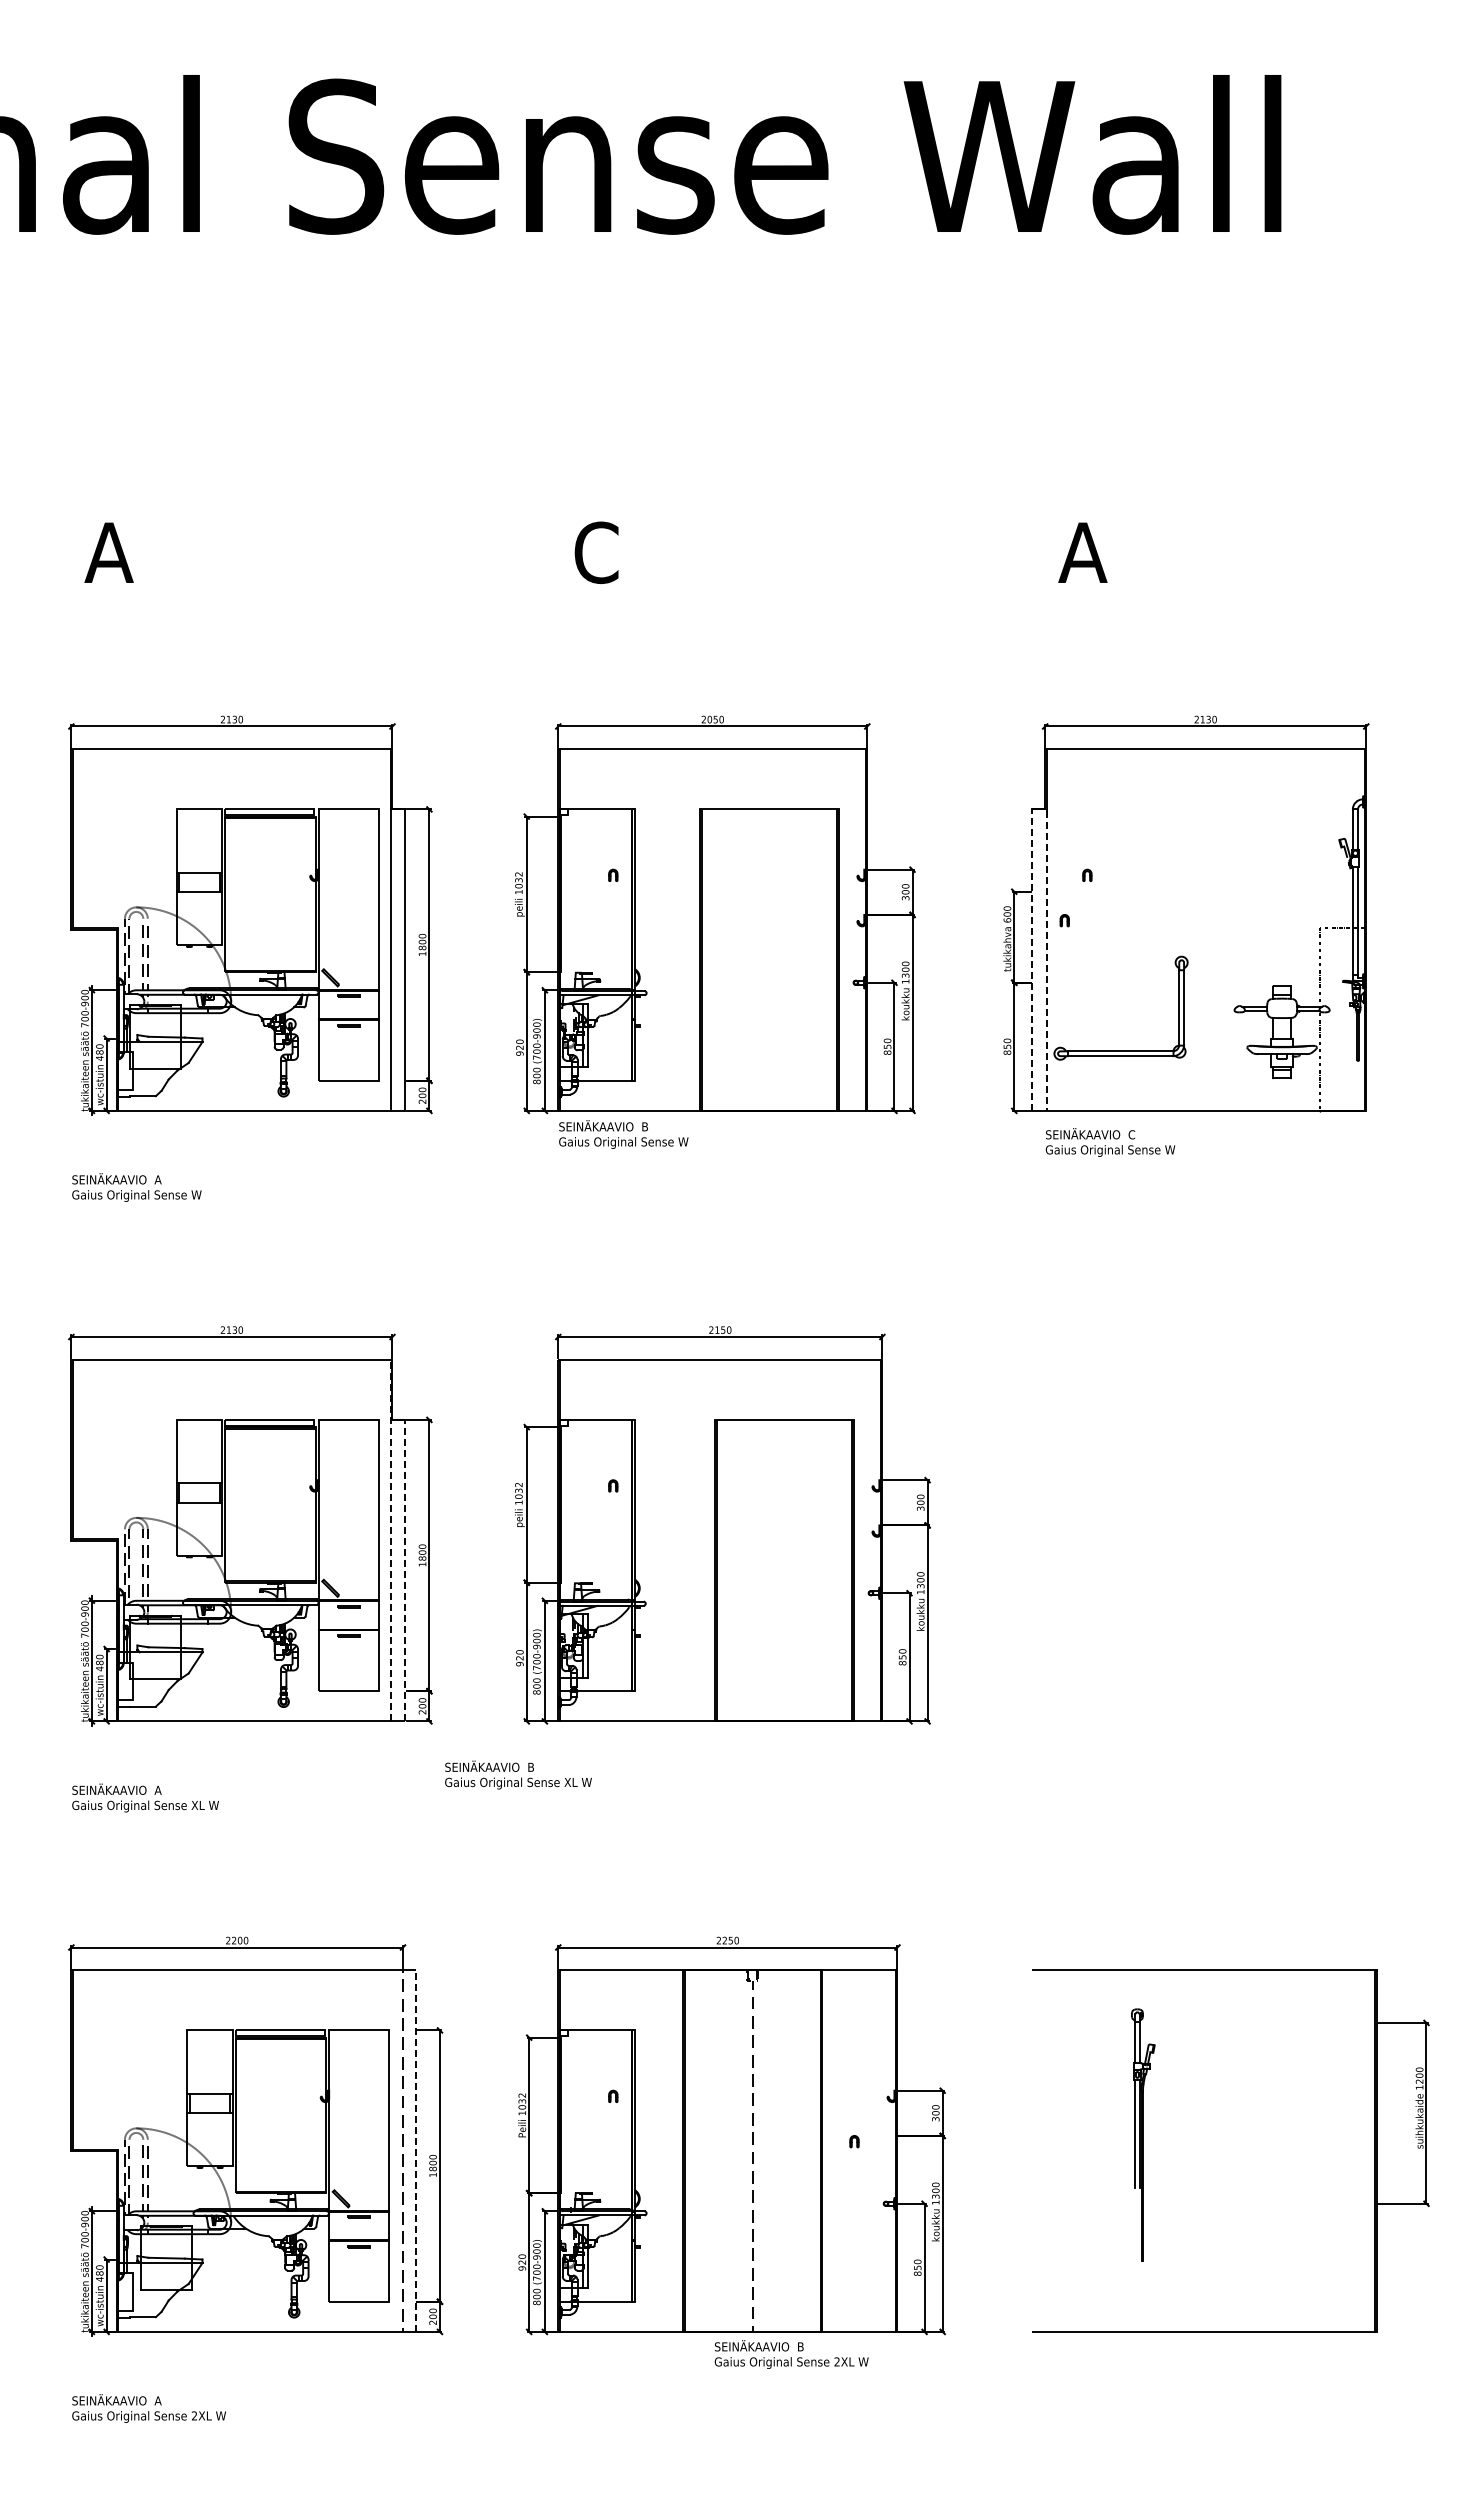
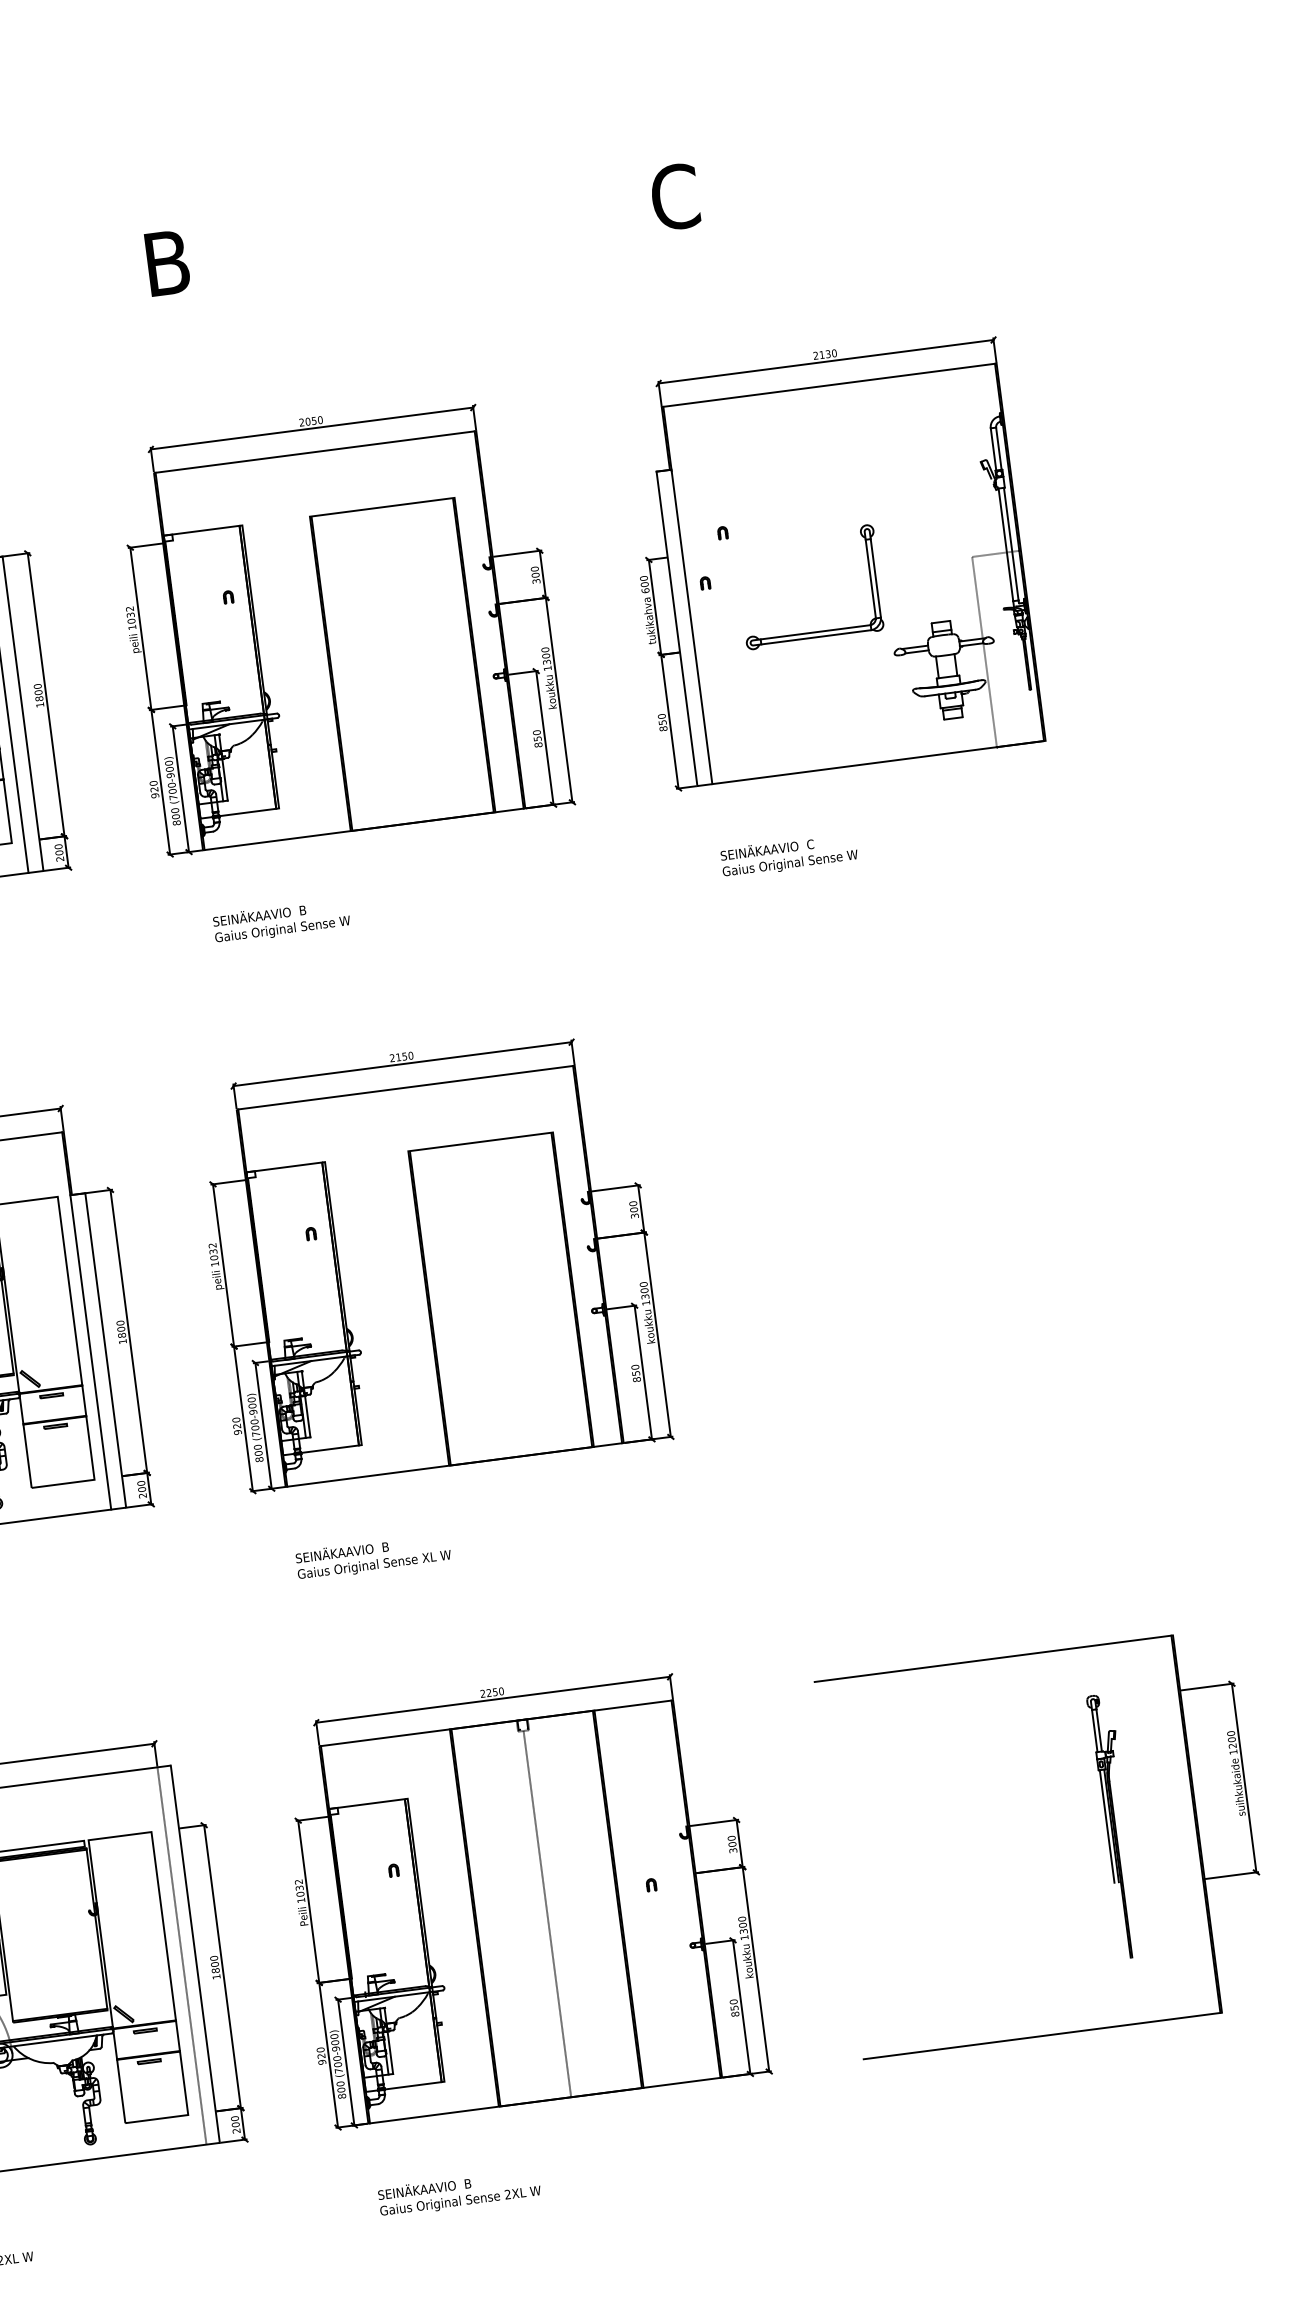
text: (596, 552) -> (167, 262), C -> B
text: (1082, 552) -> (674, 196), A -> C
line: (1032, 960) -> (677, 629), dashed -> solid
line: (1046, 960) -> (691, 627), dashed -> solid
part: (1120, 1050) -> (815, 631), moved
text: (623, 1134) -> (281, 921), moved
text: (1110, 1142) -> (789, 855), moved
line: (390, 1540) -> (86, 1321), dashed -> solid
line: (405, 1570) -> (105, 1350), dashed -> solid
text: (518, 1774) -> (373, 1556), moved
part: (1143, 2134) -> (1115, 1825), moved
line: (415, 2151) -> (195, 1954), dashed -> solid
text: (791, 2354) -> (459, 2193), moved

